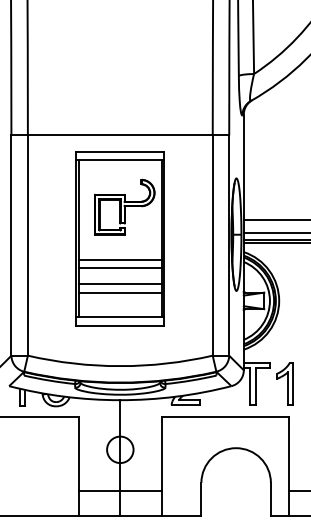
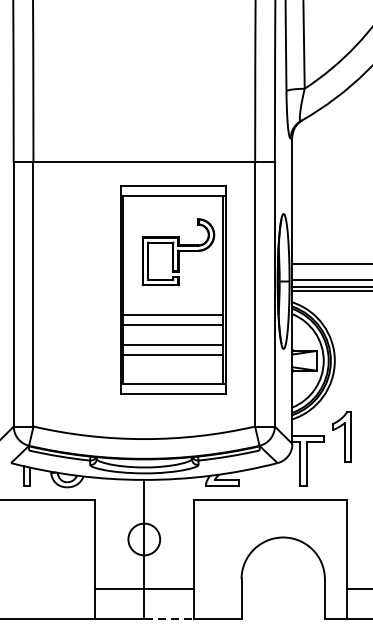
part: (119, 238) -> (172, 289), moved
part: (284, 383) -> (341, 435), moved
line: (141, 516) -> (169, 619), solid -> dashed

